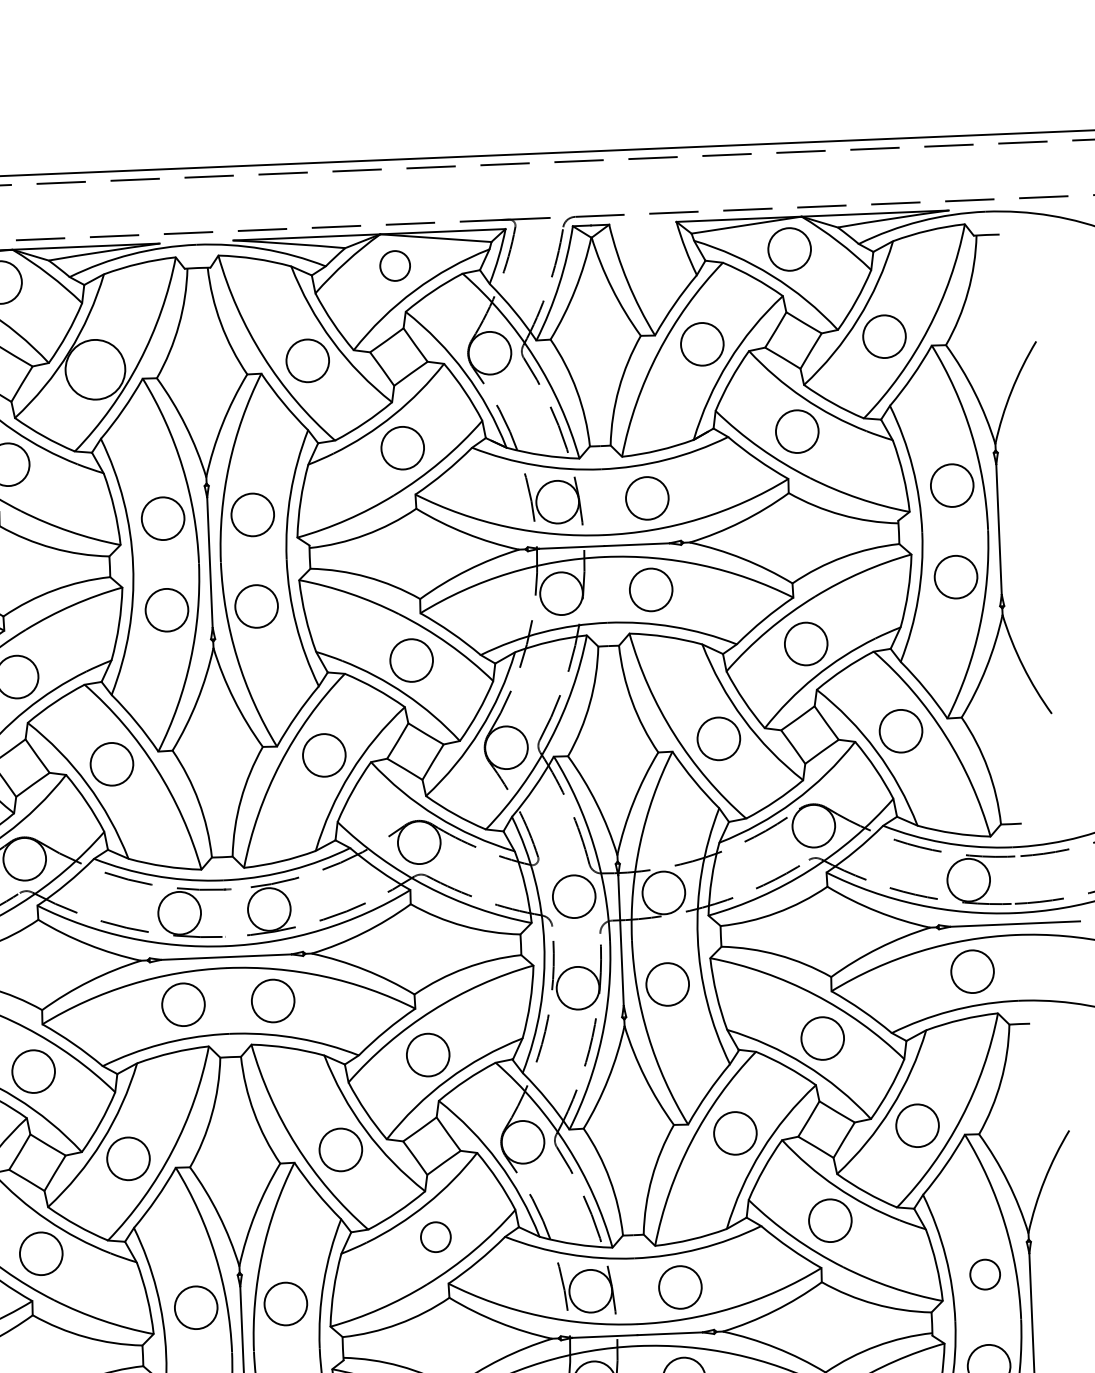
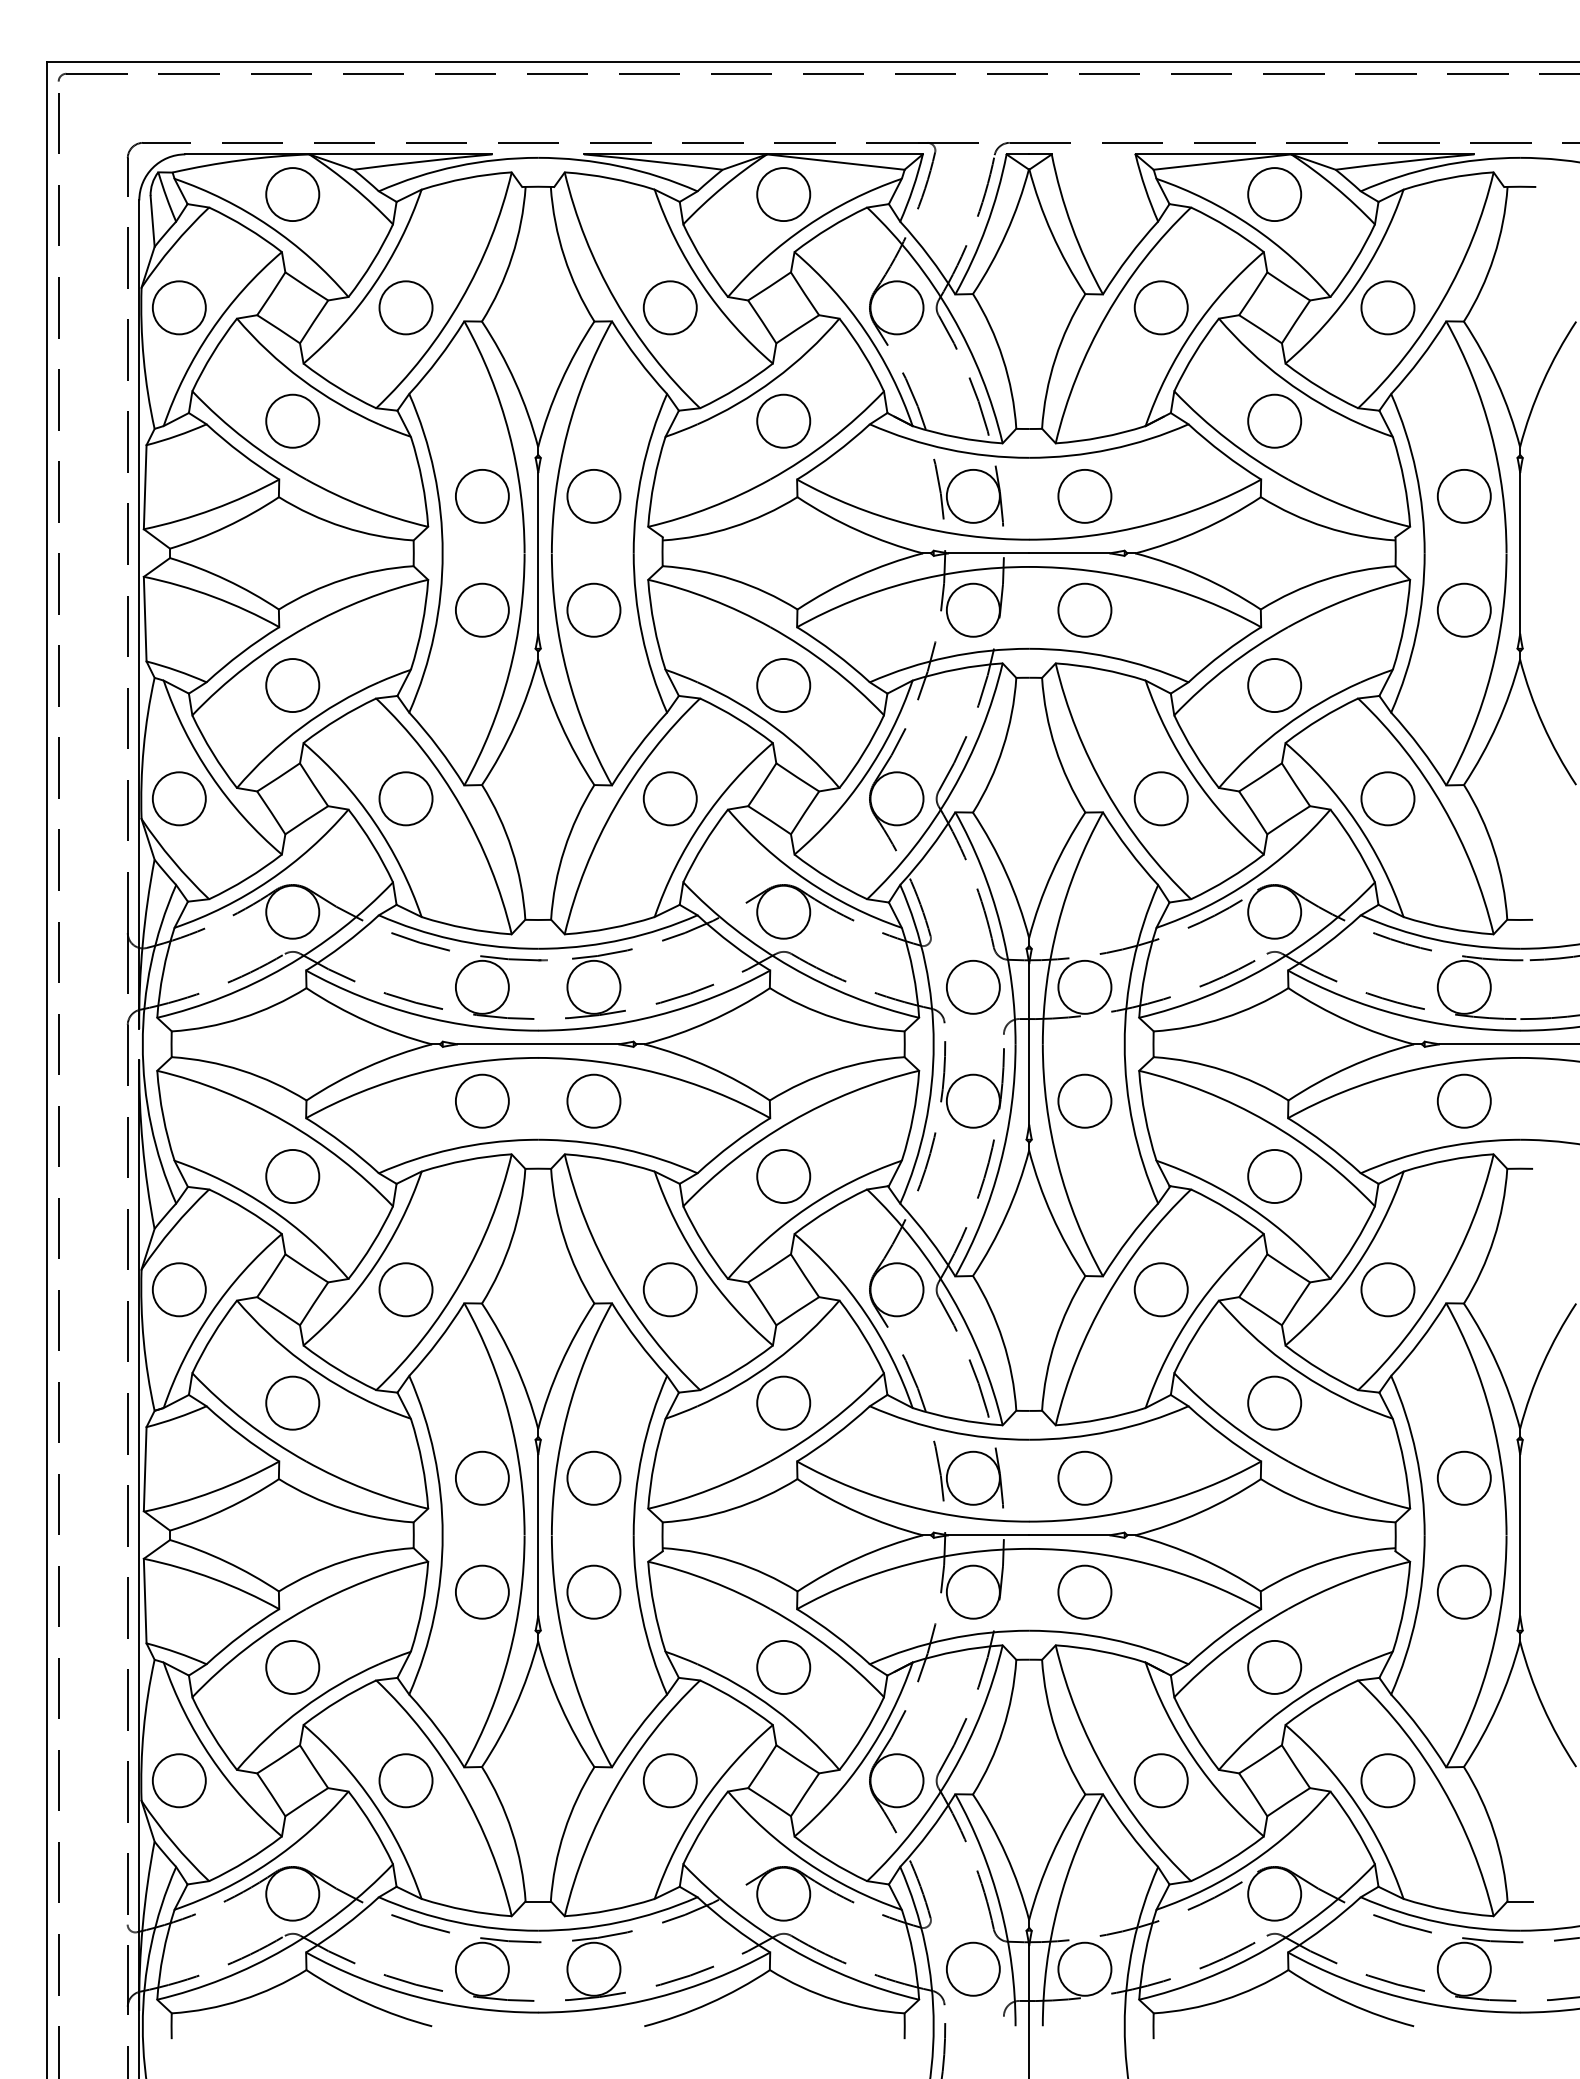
circle: (394, 265) -> (783, 194), size x1.43
circle: (95, 369) -> (405, 307), size x0.71
circle: (435, 1236) -> (783, 1402), size x1.43
circle: (984, 1274) -> (1463, 1477), size x1.43

